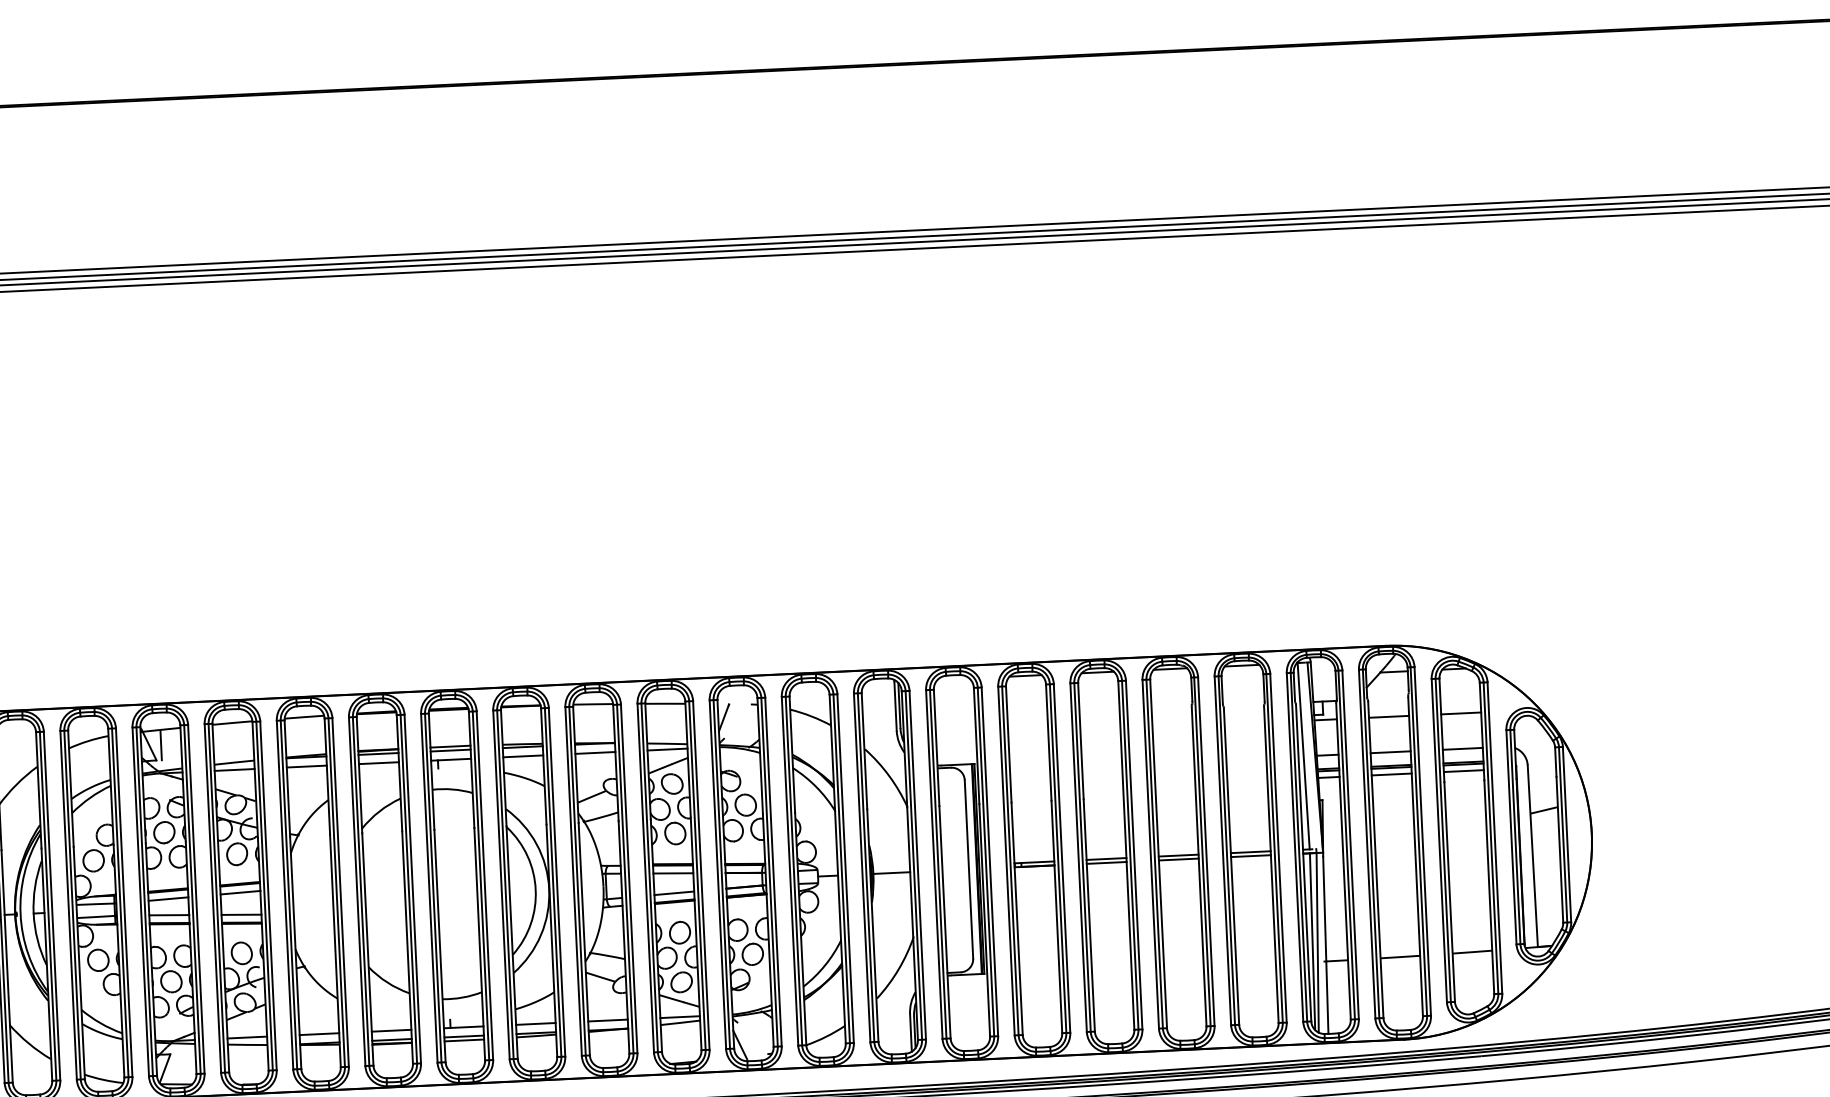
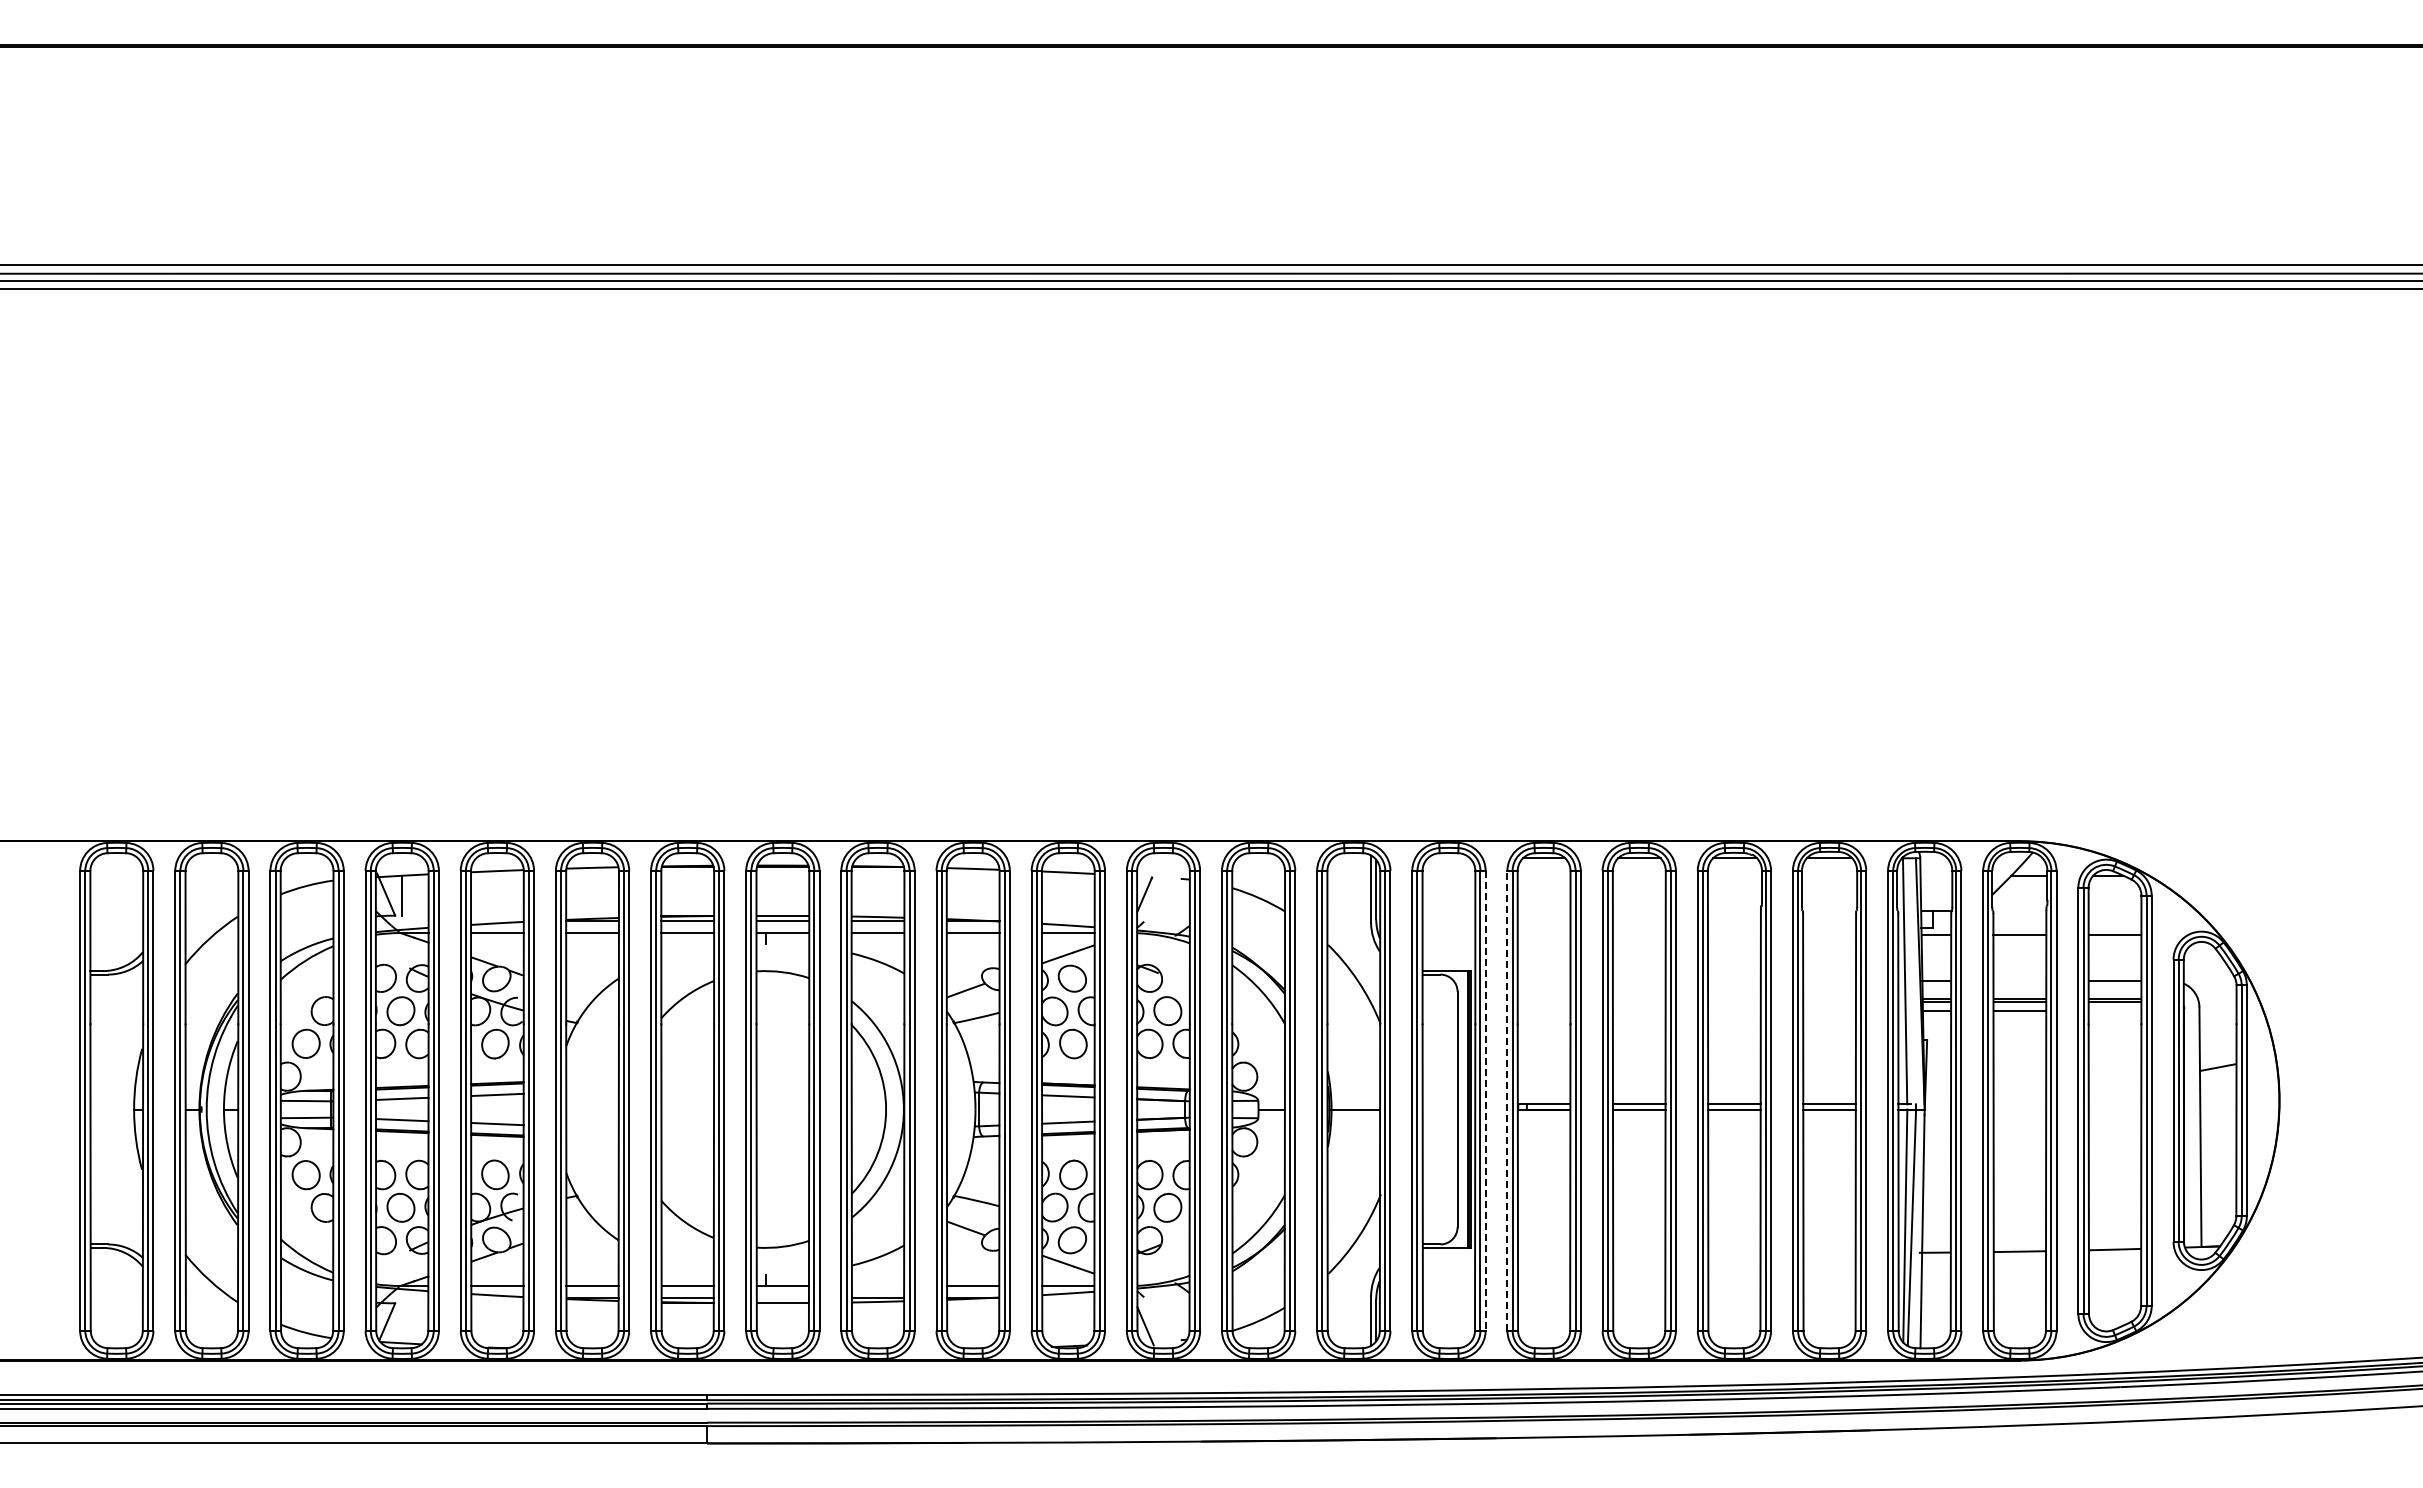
line: (1390, 752) -> (2019, 981), removed
line: (1463, 770) -> (2114, 1010), removed
line: (1006, 860) -> (1507, 1100), solid -> dashed
line: (989, 861) -> (1485, 1100), solid -> dashed
line: (535, 1023) -> (877, 1285), removed
line: (463, 1036) -> (782, 1298), removed

